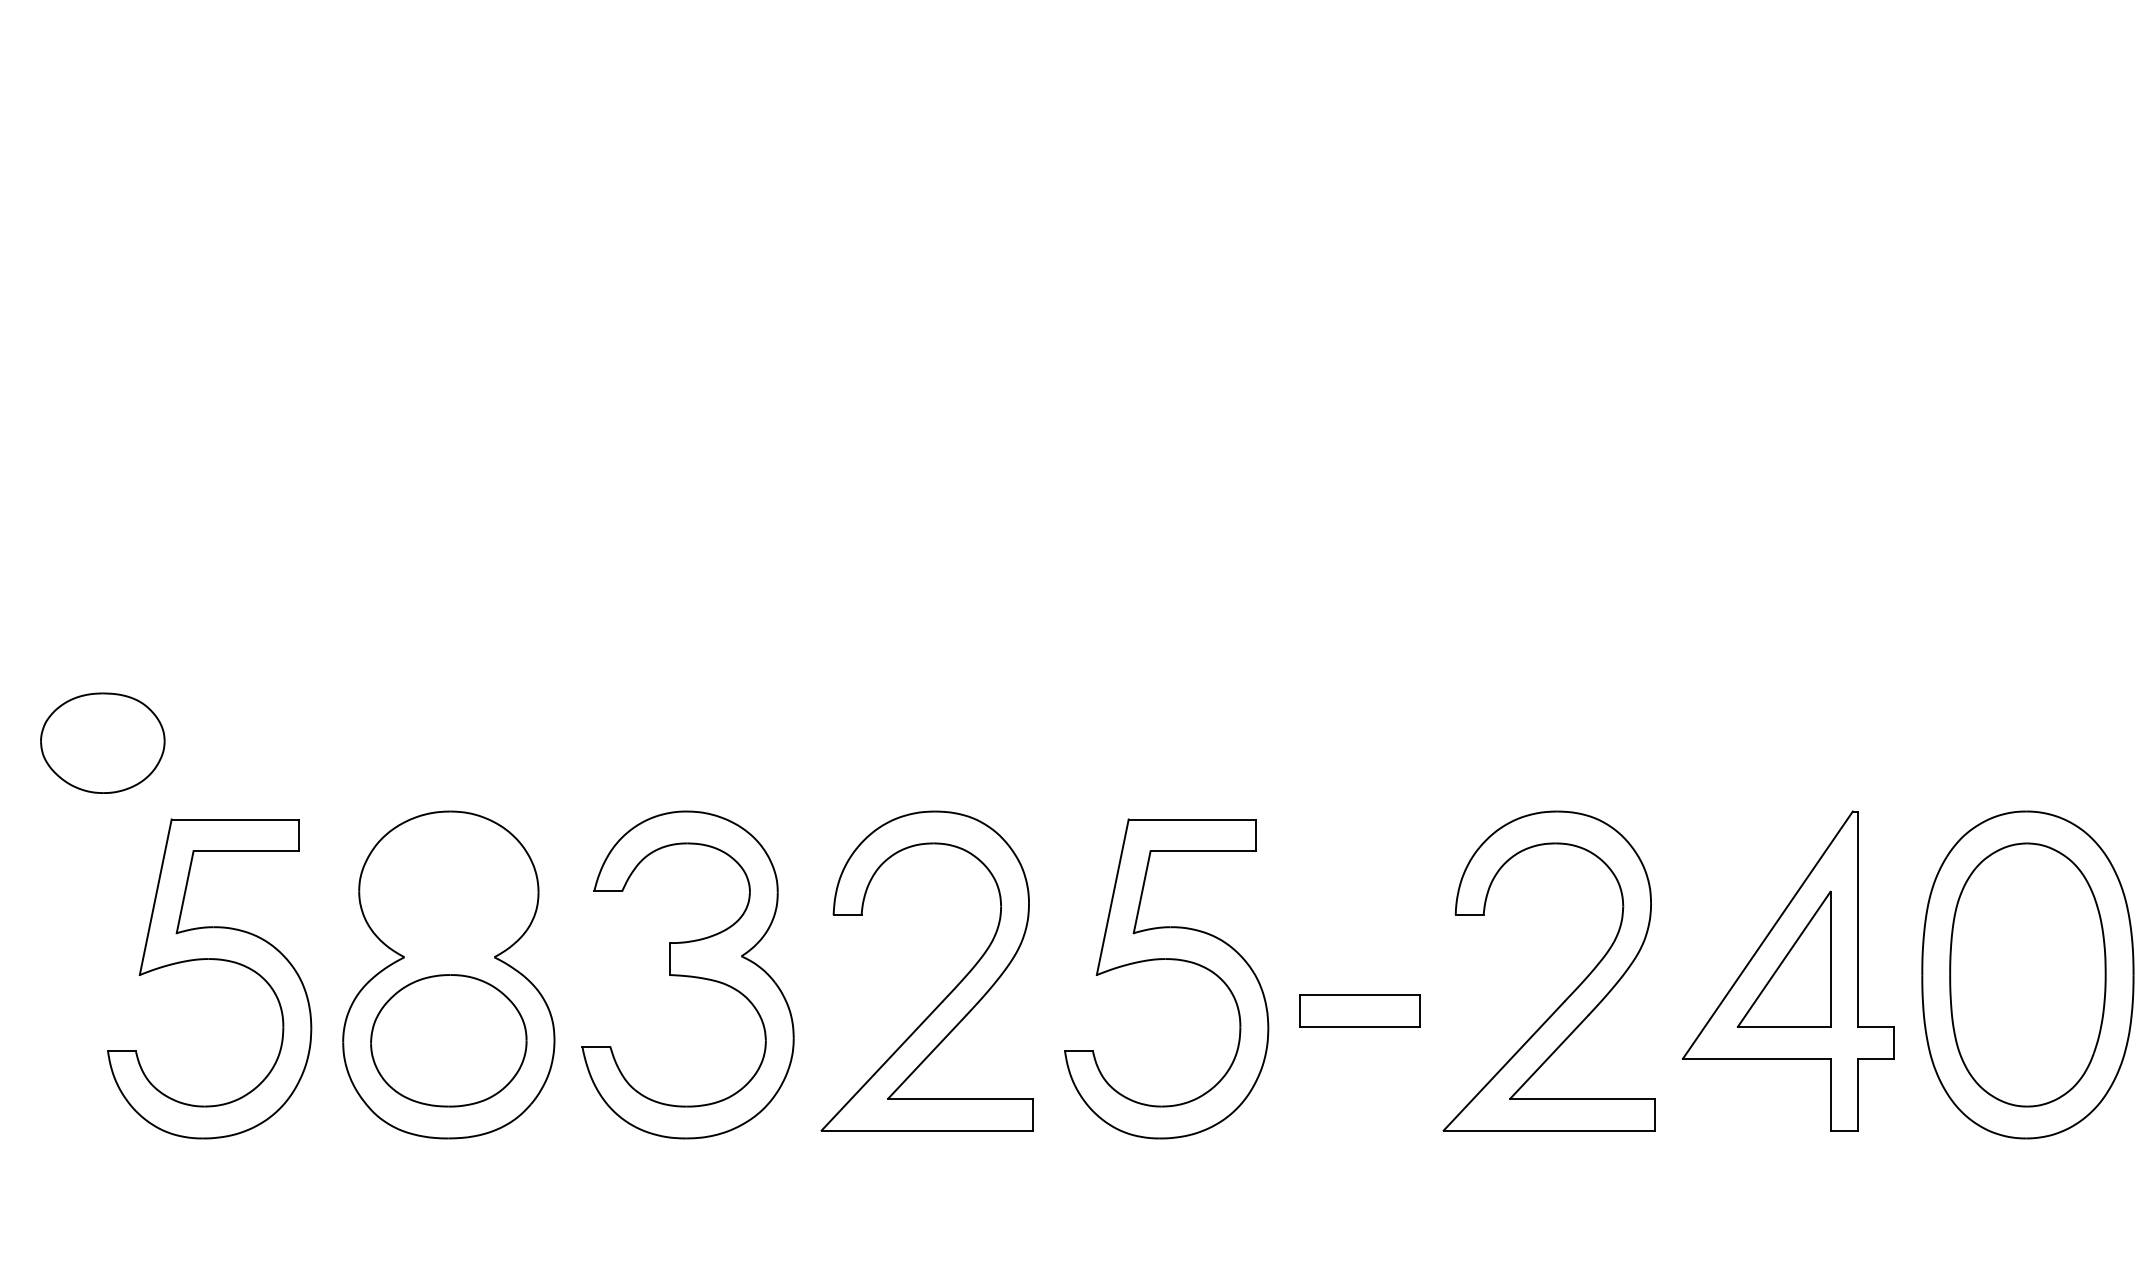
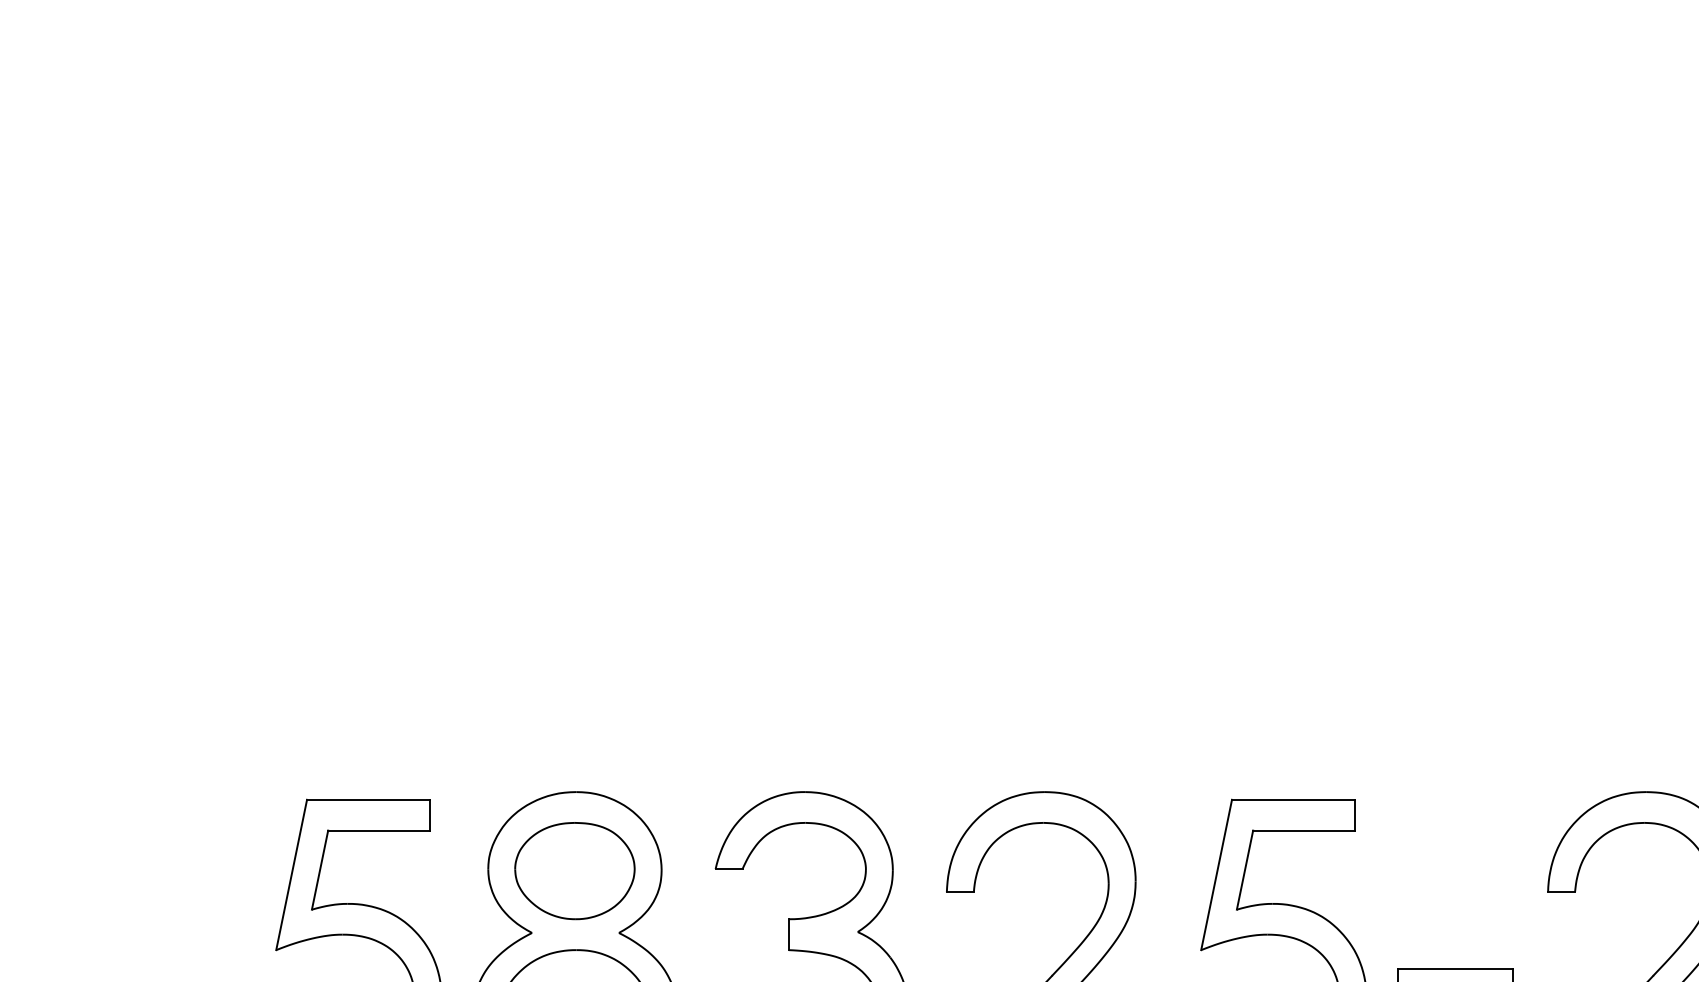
part: (102, 742) -> (574, 870), moved

